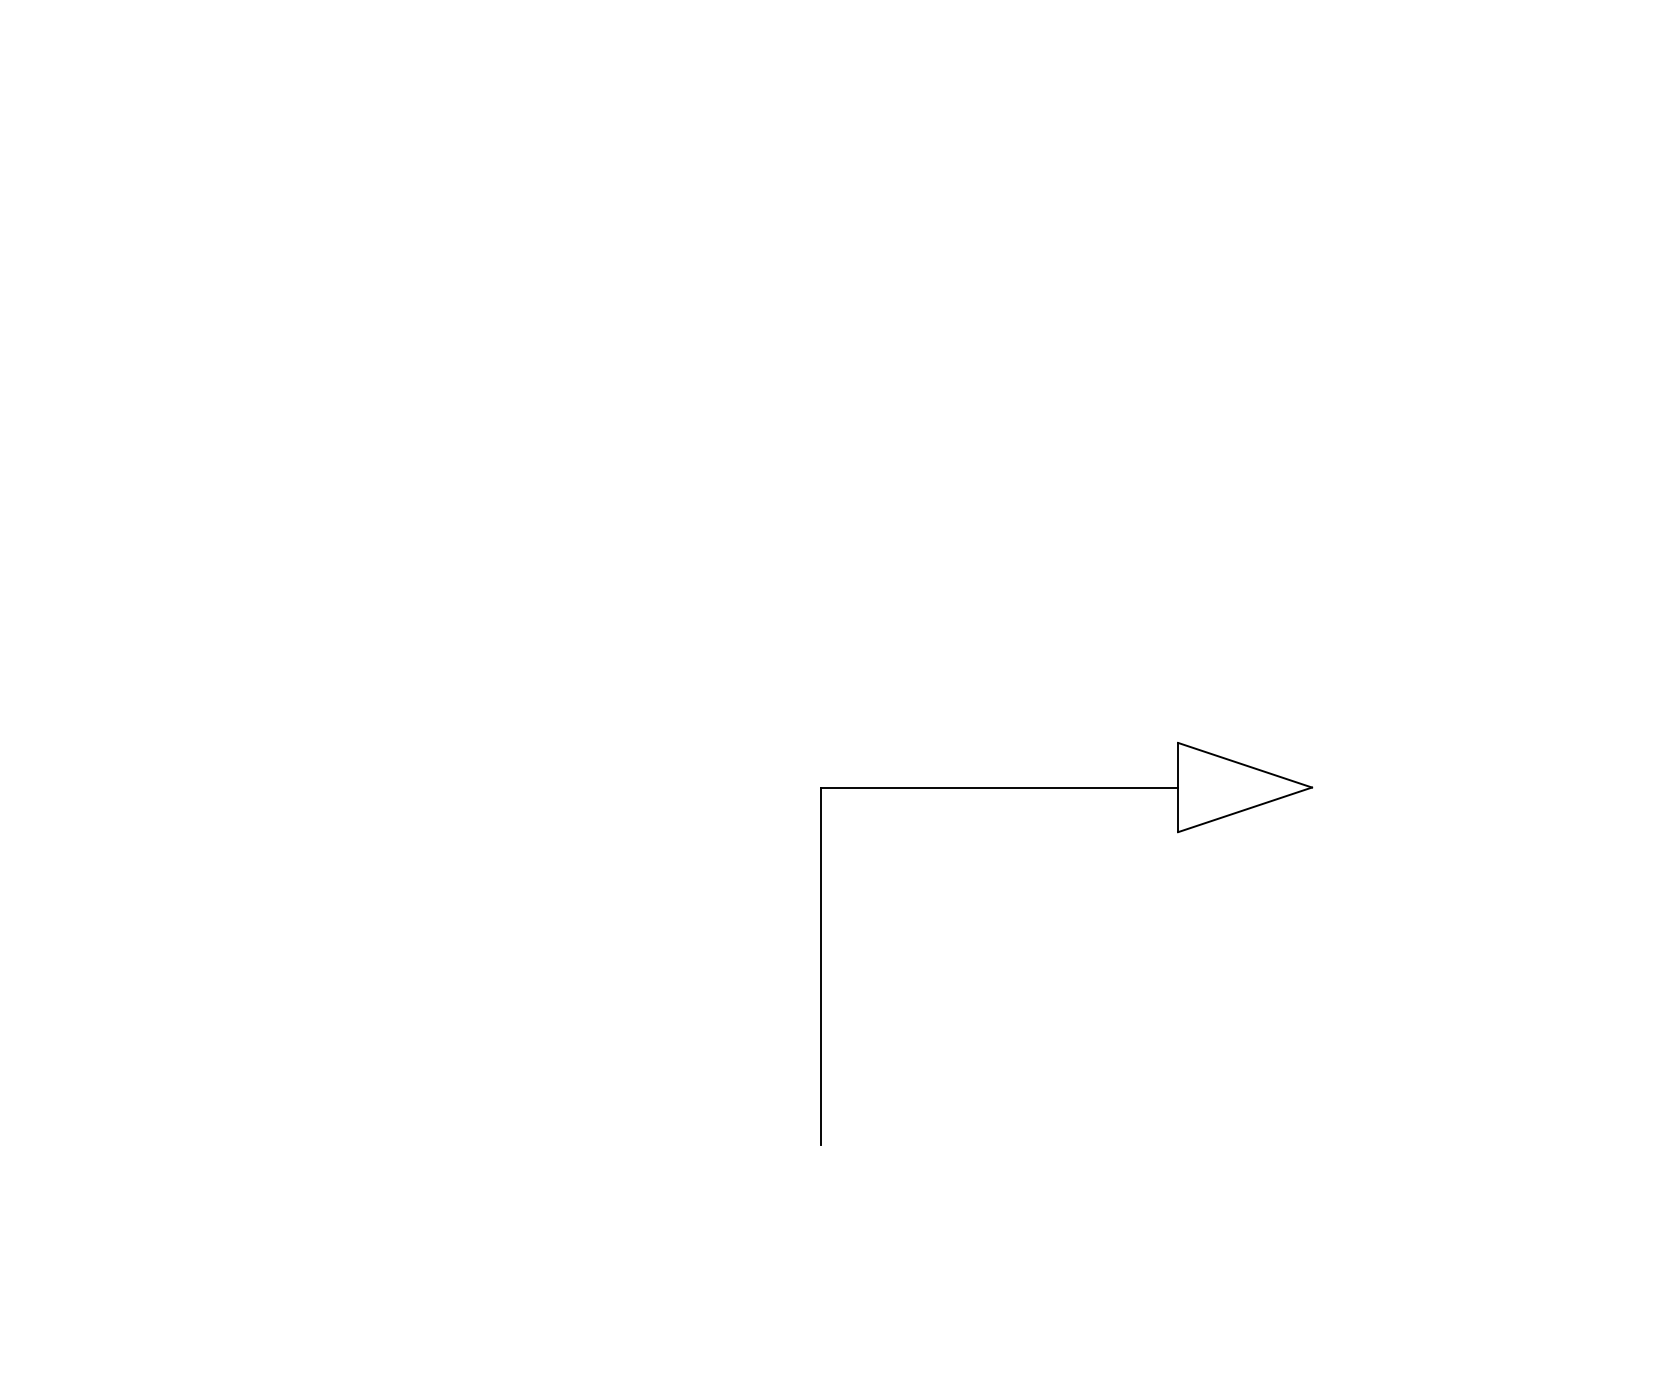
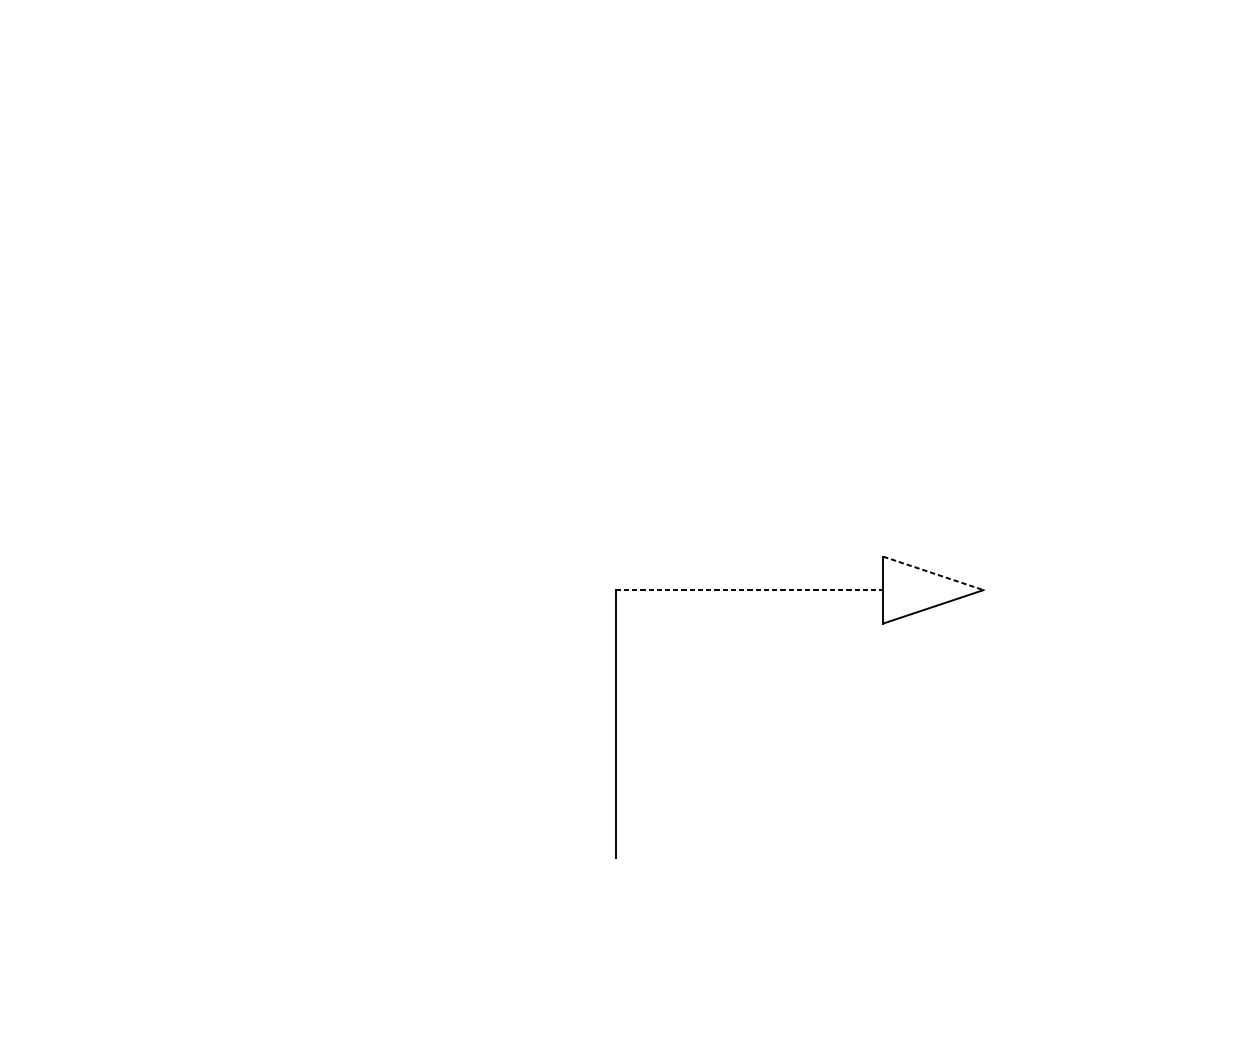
line: (1245, 765) -> (933, 573), solid -> dashed
line: (999, 787) -> (749, 590), solid -> dashed

